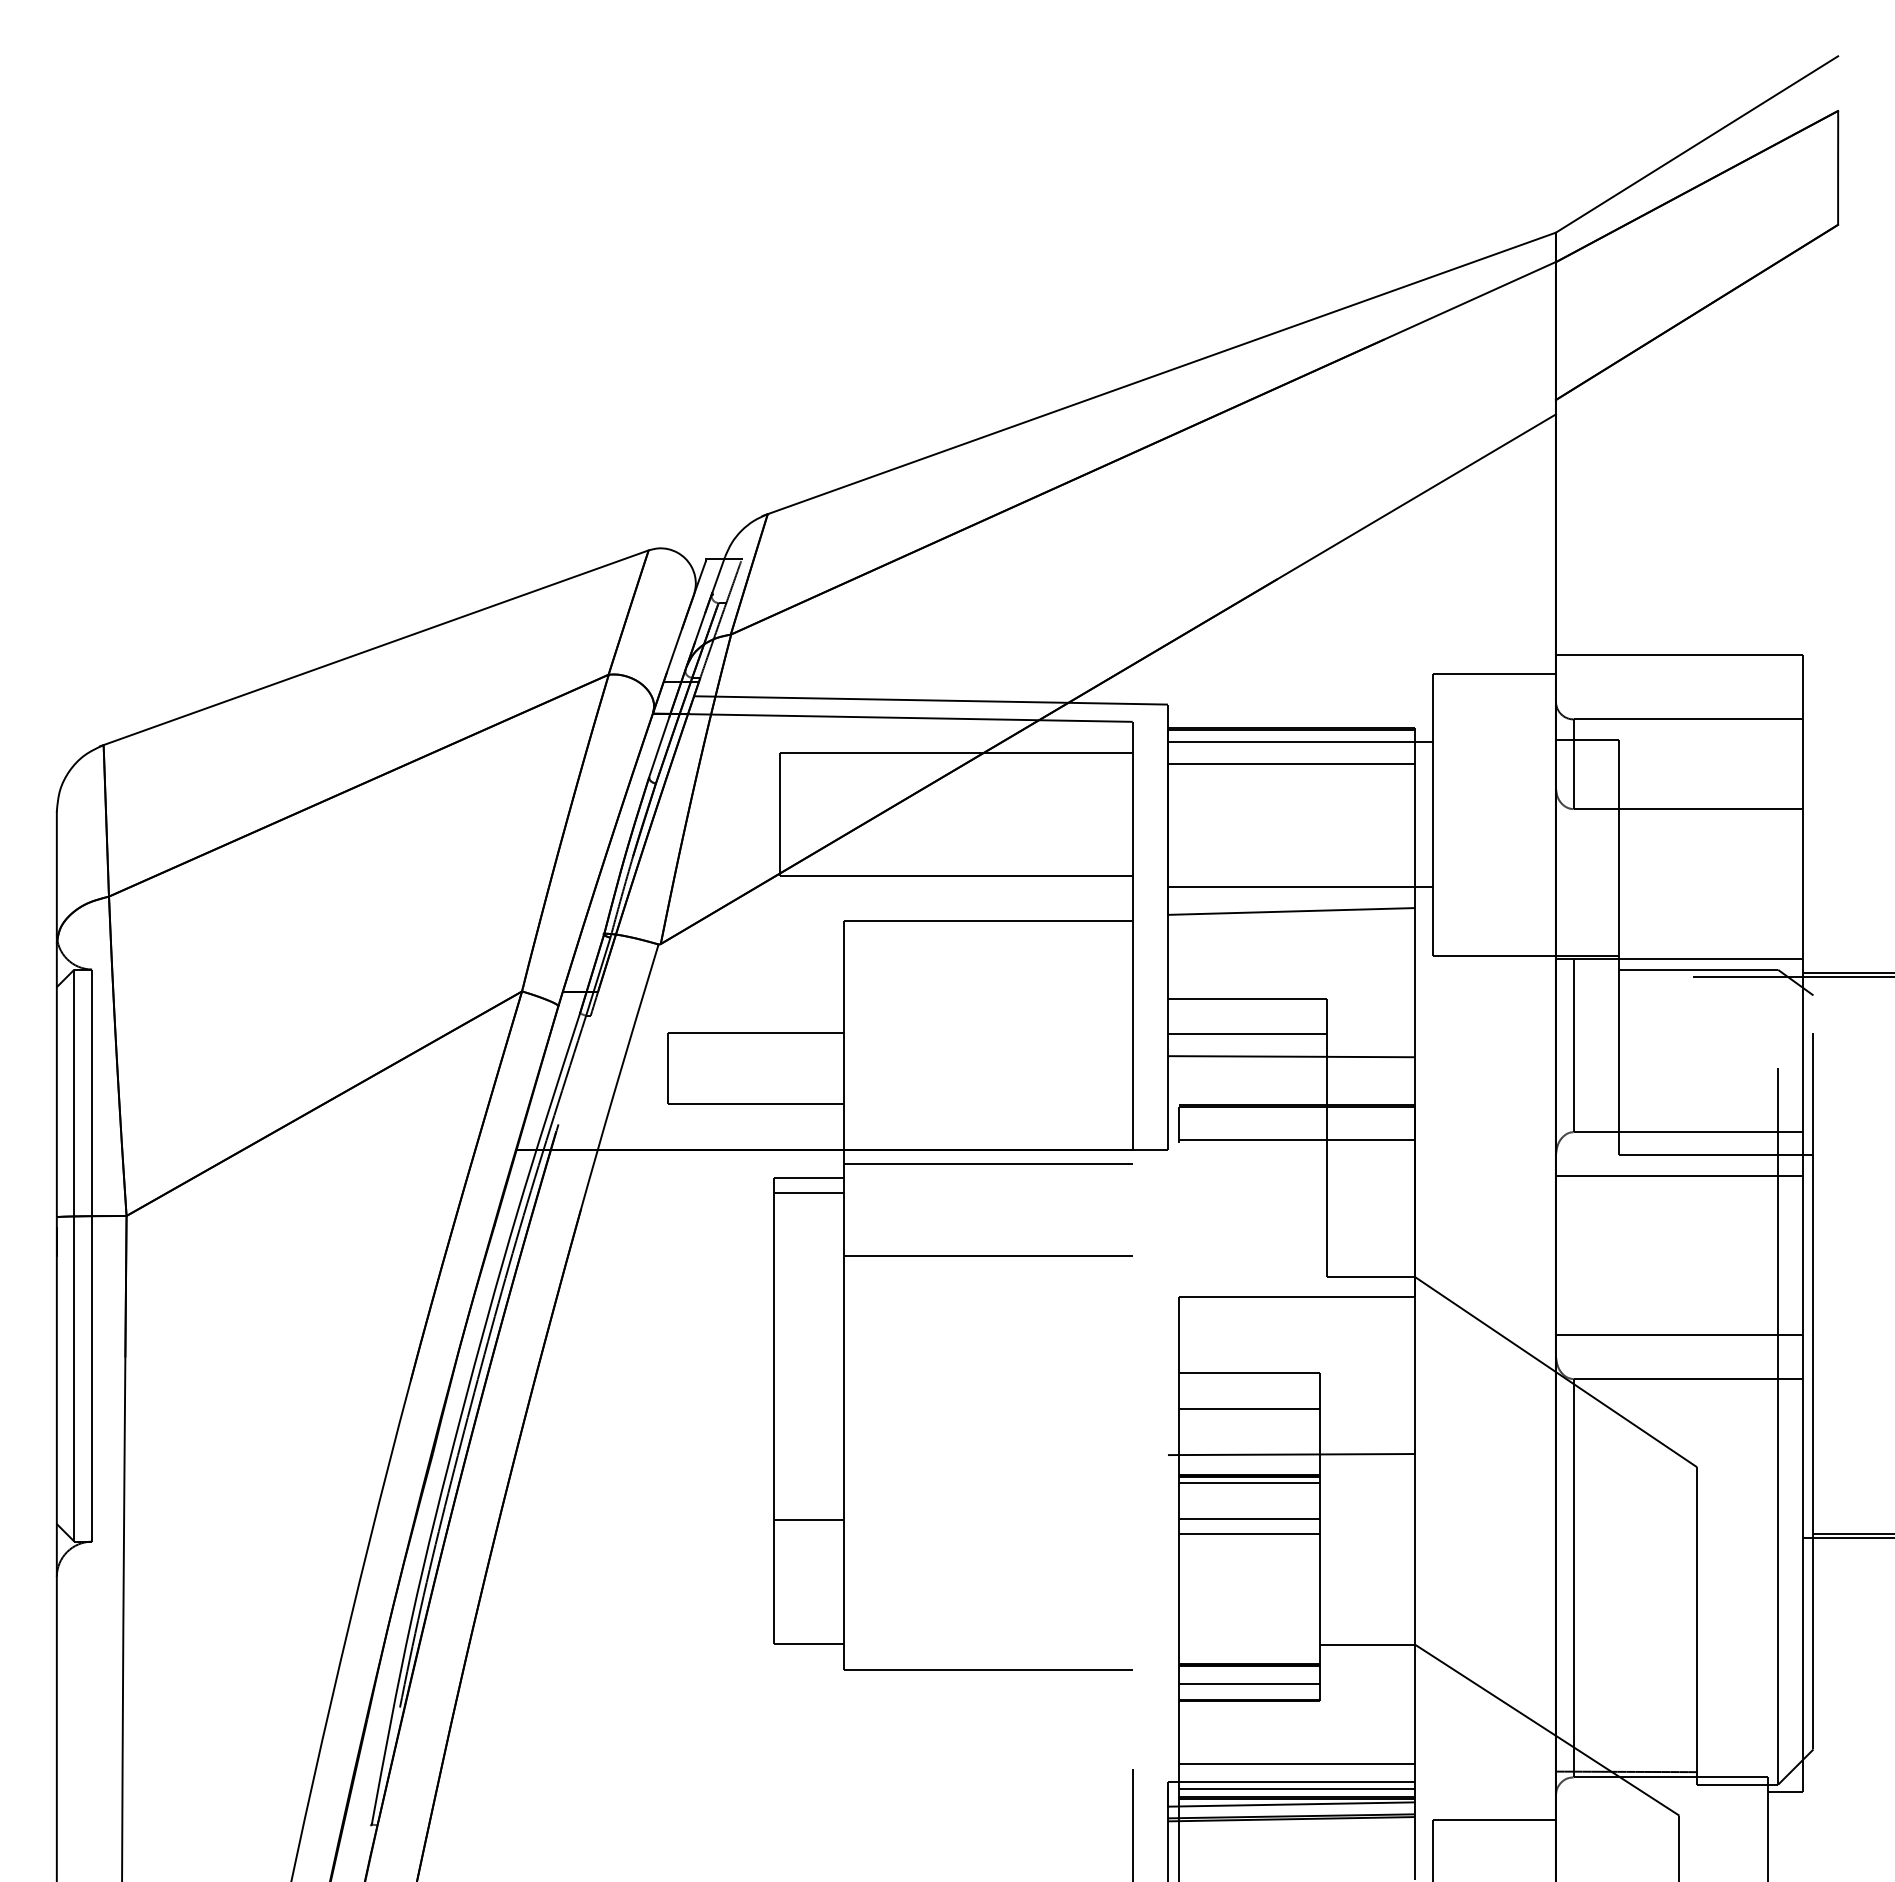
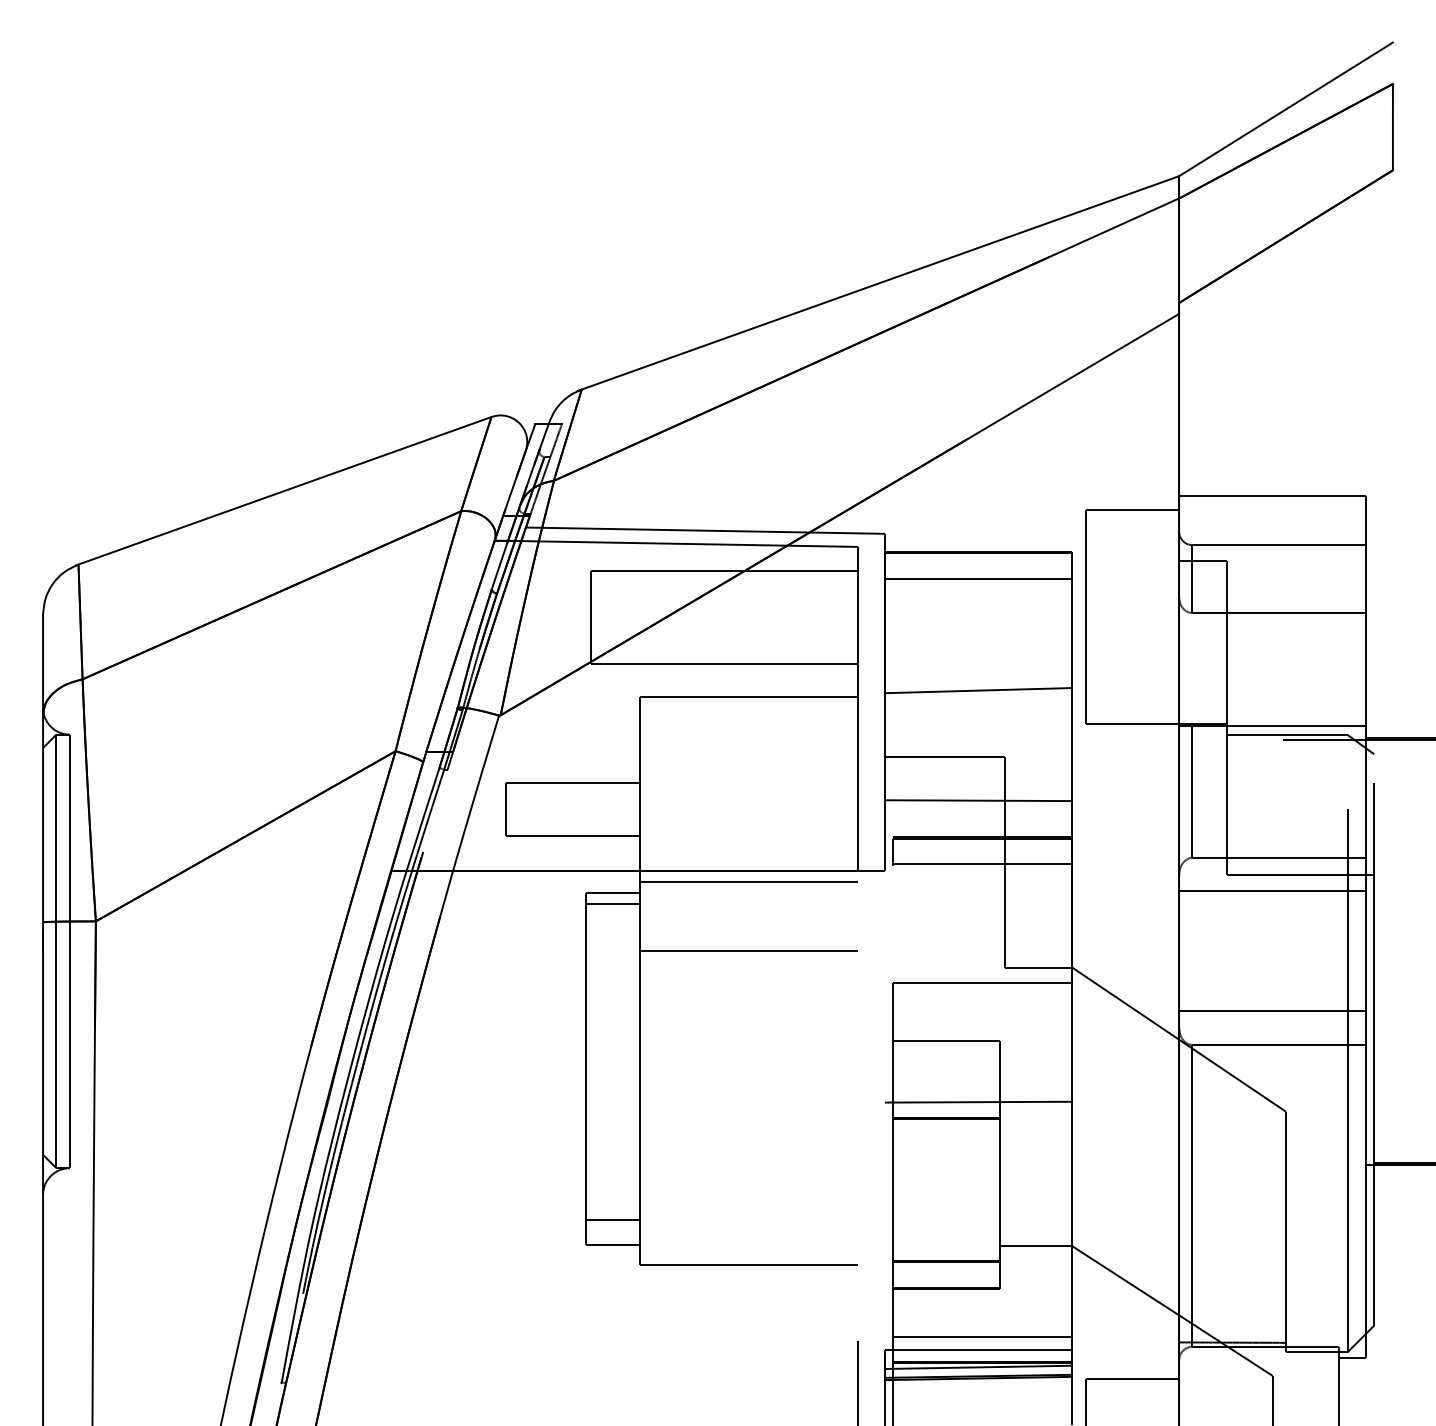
line: (1299, 742) -> (984, 562), removed
line: (1299, 887) -> (984, 672), removed
line: (1246, 1033) -> (944, 783), removed
line: (1248, 1408) -> (946, 1067), removed
line: (1248, 1482) -> (946, 1123), removed
line: (1248, 1518) -> (946, 1150), removed
line: (808, 1520) -> (612, 1220), moved
line: (1248, 1534) -> (946, 1162), removed
line: (1248, 1684) -> (946, 1276), removed
line: (1296, 1788) -> (982, 1355), removed

